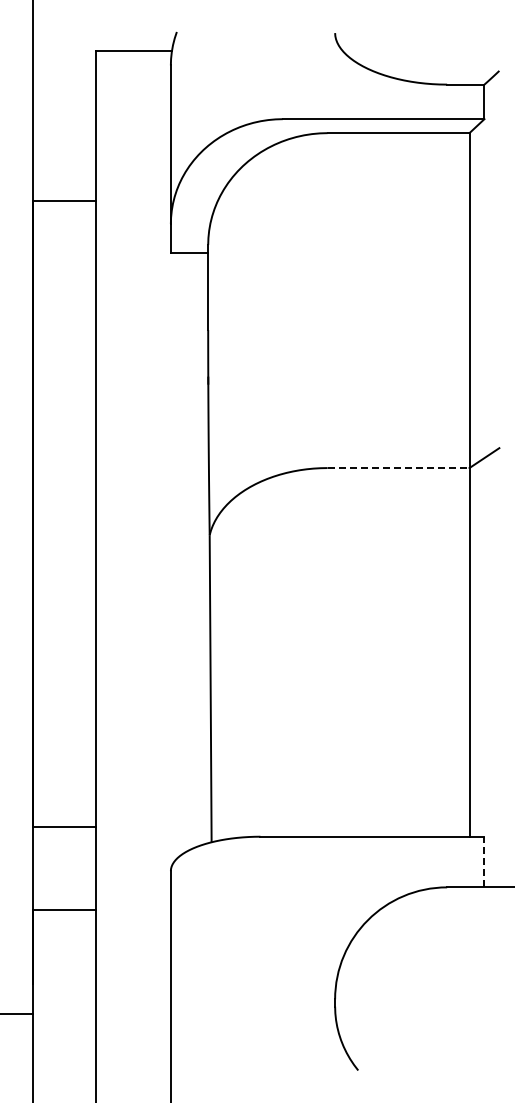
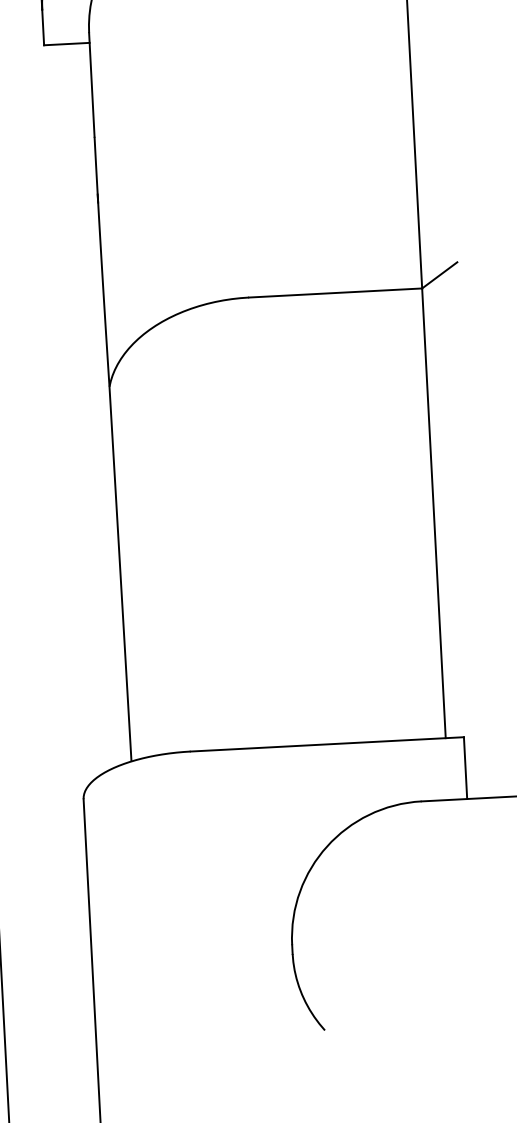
line: (398, 468) -> (335, 293), dashed -> solid
line: (484, 861) -> (465, 767), dashed -> solid

